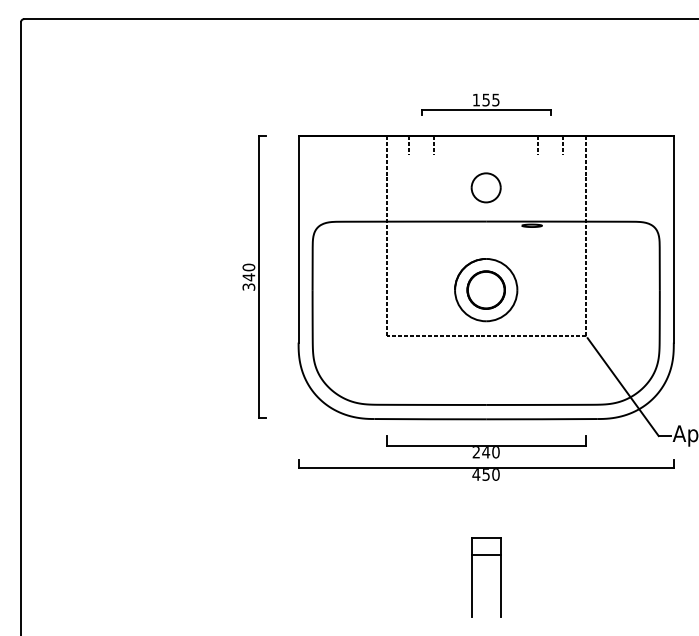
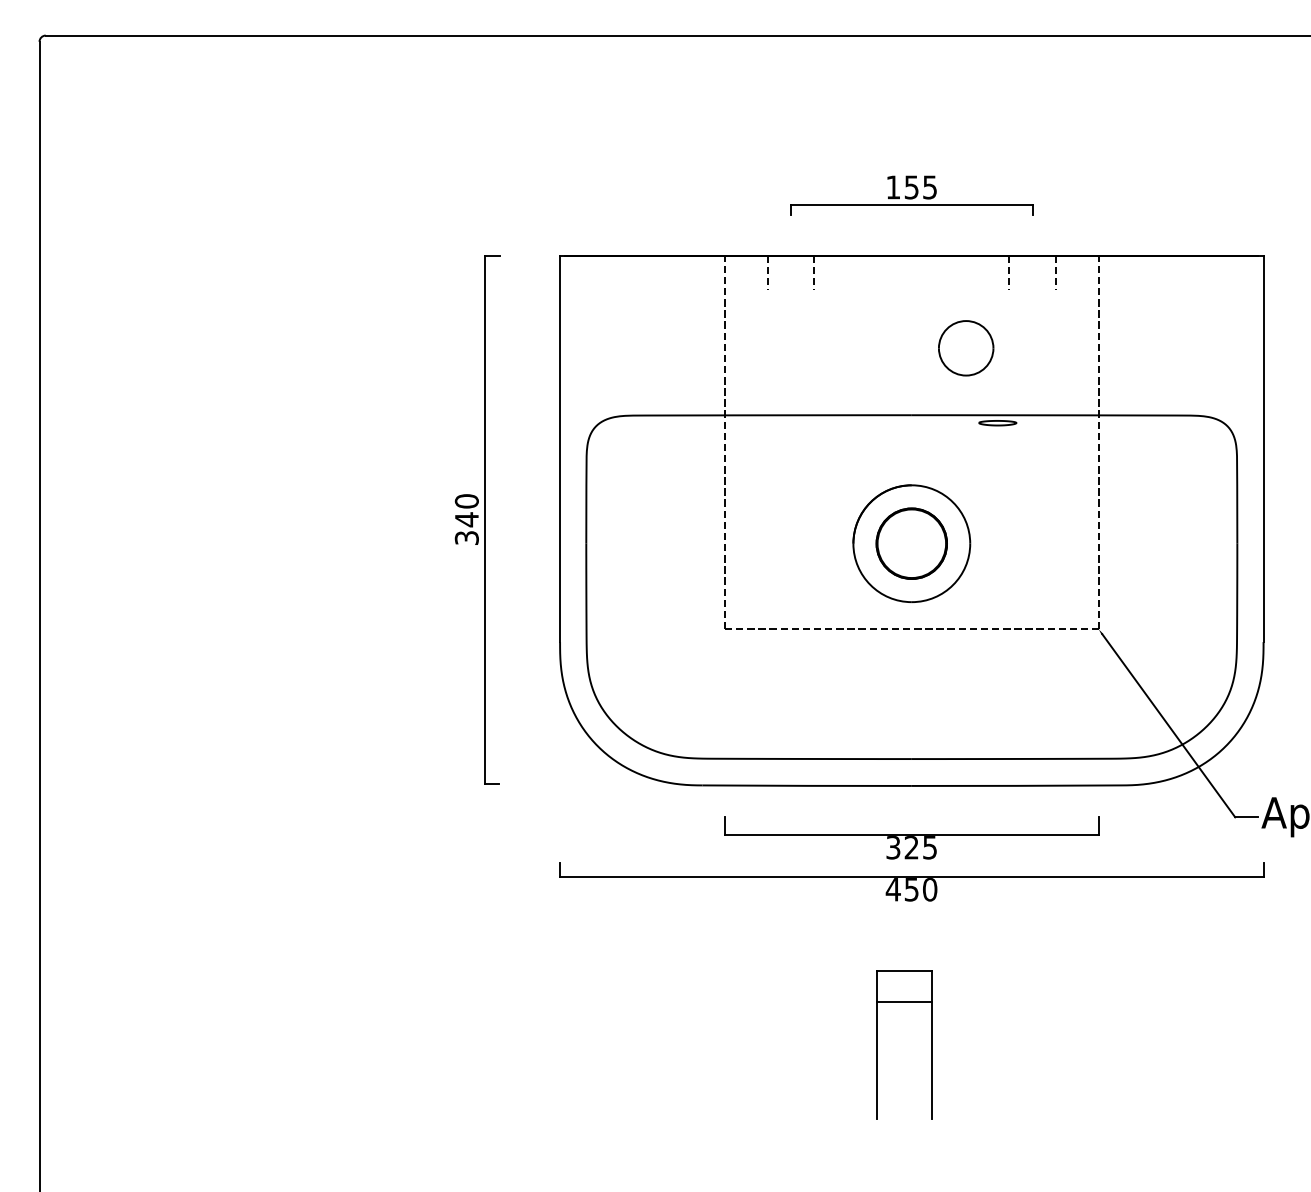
part: (485, 187) -> (964, 347), moved
text: (485, 452) -> (910, 848), 240 -> 325
part: (472, 577) -> (878, 1045), moved

